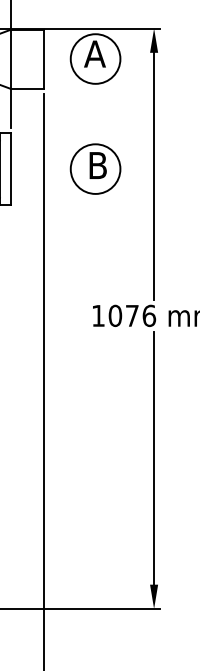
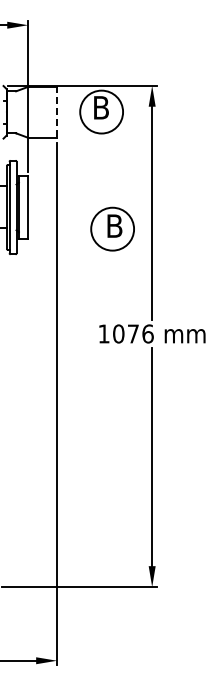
text: (94, 53) -> (100, 107), A -> B
line: (44, 58) -> (57, 111), solid -> dashed
part: (95, 168) -> (112, 228), moved

